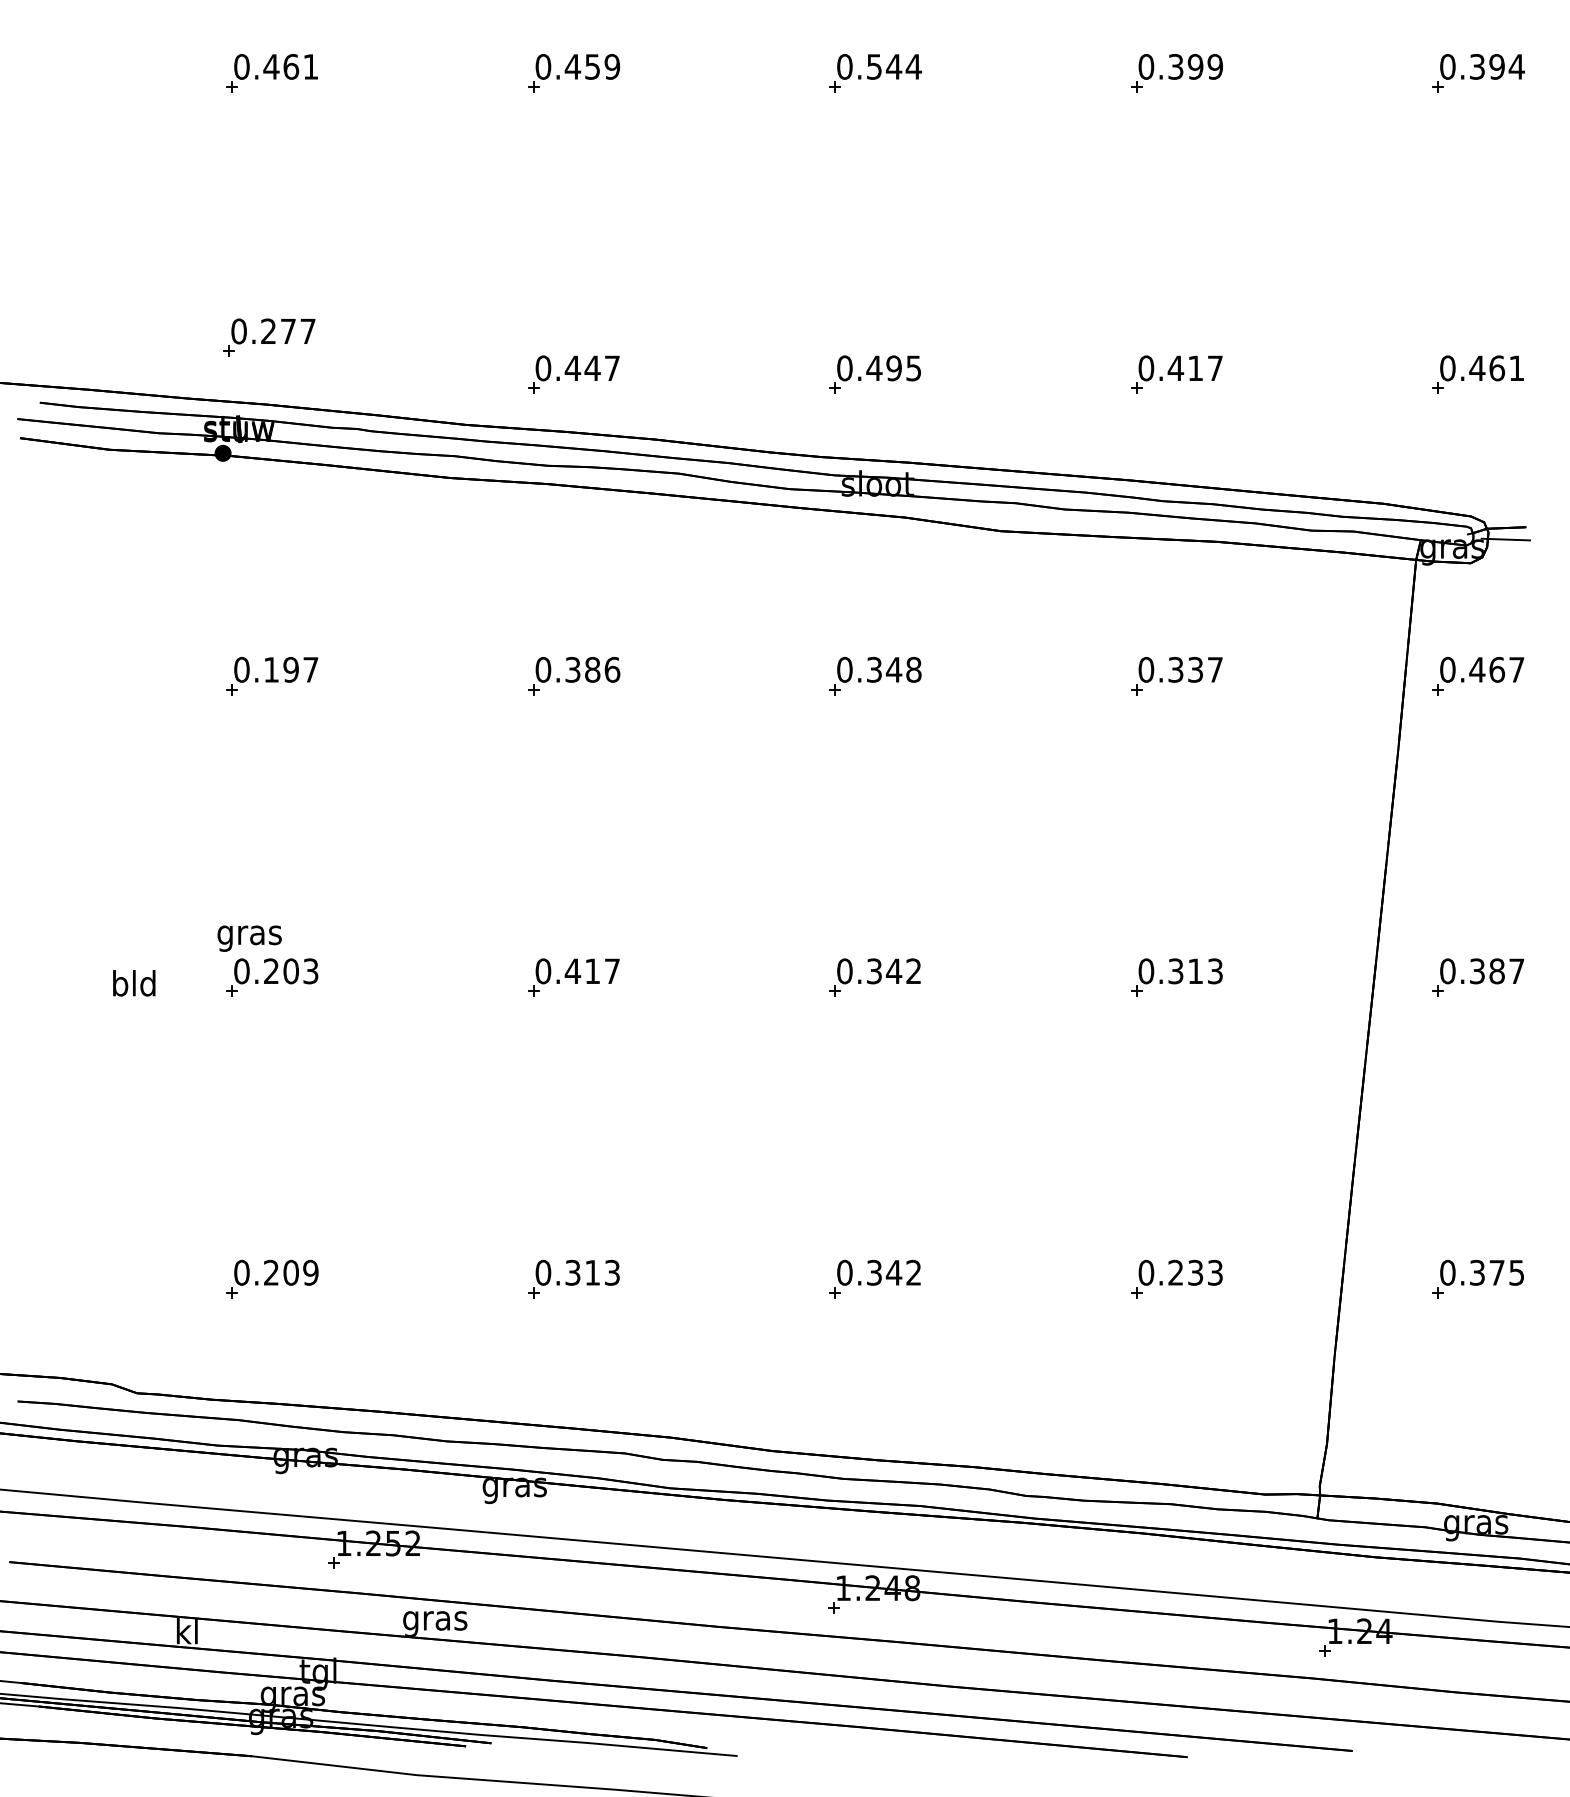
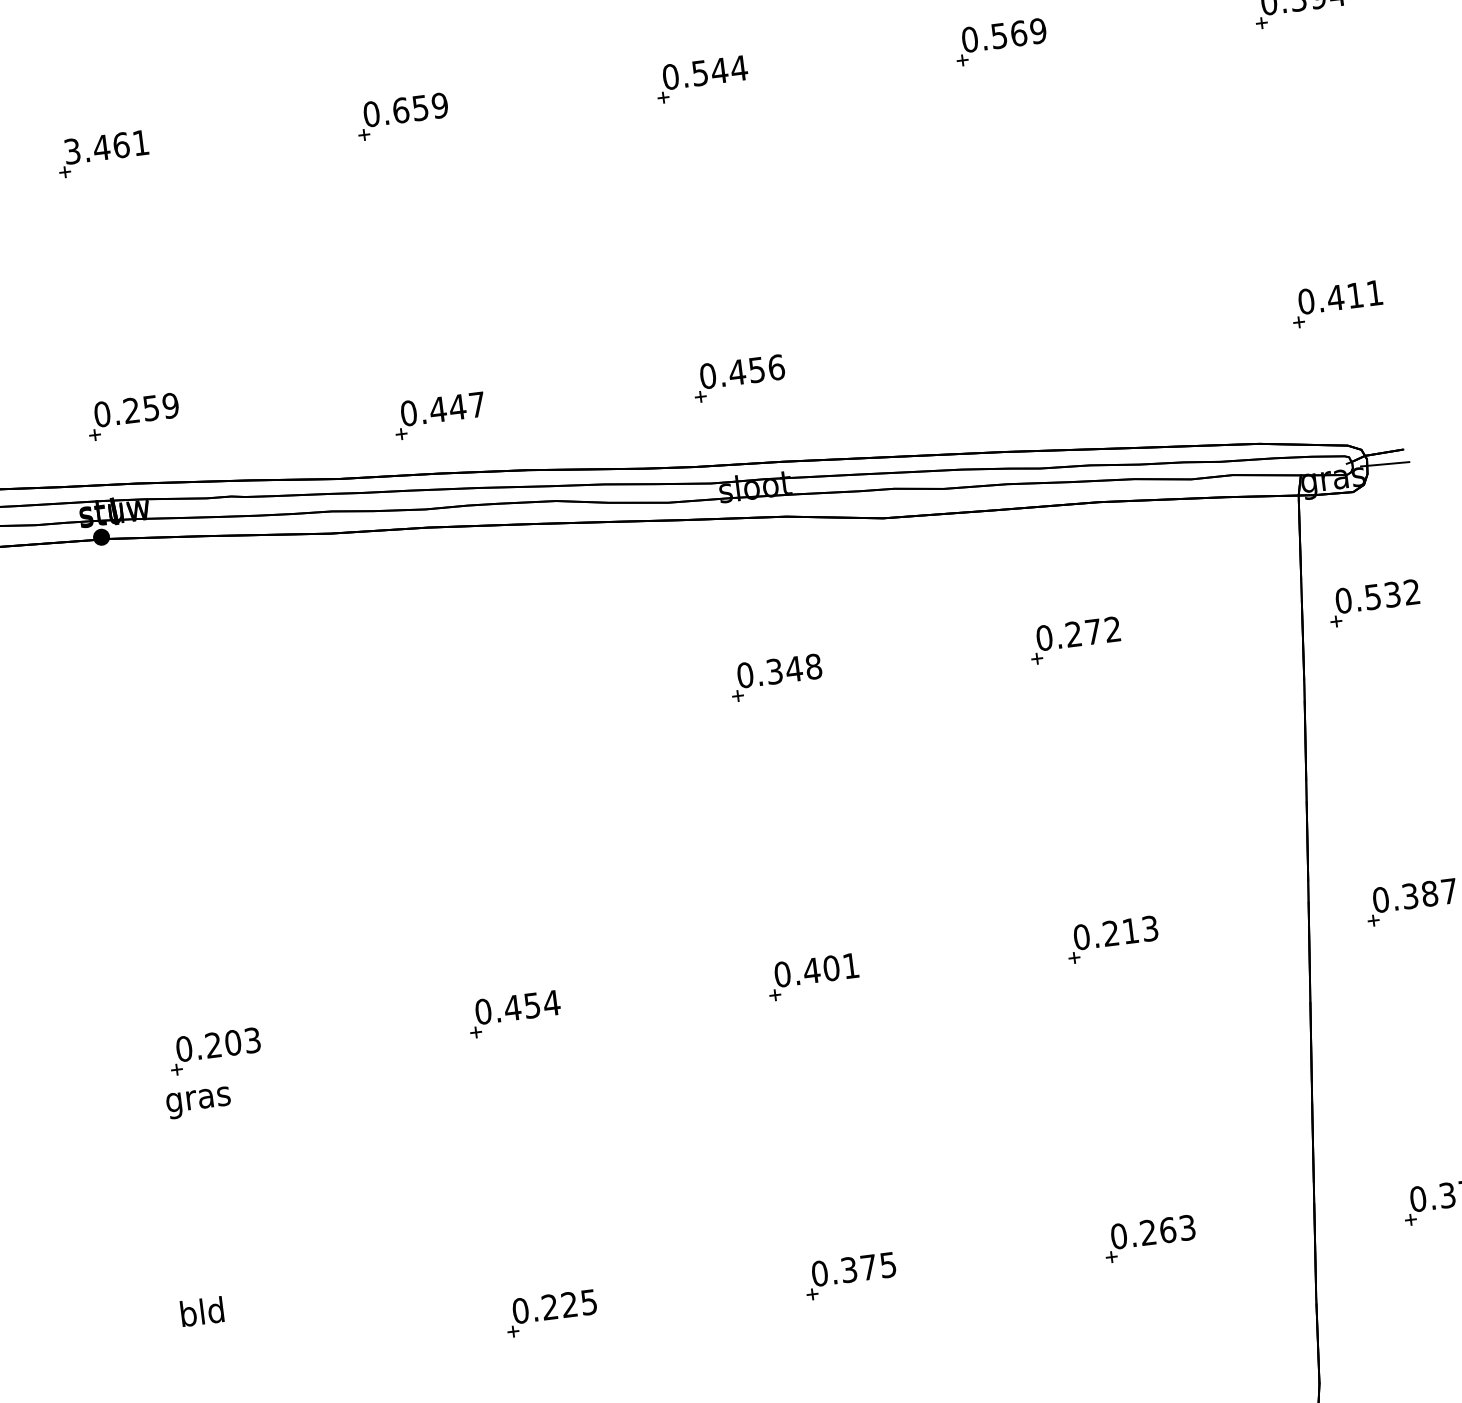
text: (241, 66) -> (72, 151), 0.461 -> 3.461
text: (572, 66) -> (400, 110), 0.459 -> 0.659
text: (1186, 66) -> (1009, 34), 0.399 -> 0.569
text: (298, 331) -> (161, 407), 0.277 -> 0.259
text: (903, 368) -> (766, 368), 0.495 -> 0.456
text: (1497, 368) -> (1355, 295), 0.461 -> 0.411
part: (1176, 374) -> (1037, 341), removed
text: (1195, 669) -> (1093, 631), 0.337 -> 0.272
text: (1496, 669) -> (1391, 594), 0.467 -> 0.532
part: (272, 676) -> (178, 752), removed
part: (574, 676) -> (477, 715), removed
text: (249, 938) -> (198, 1102), moved
text: (602, 971) -> (542, 1004), 0.417 -> 0.454
text: (893, 971) -> (830, 968), 0.342 -> 0.401
text: (1175, 971) -> (1110, 933), 0.313 -> 0.213
text: (134, 983) -> (202, 1311), moved
text: (592, 1272) -> (569, 1304), 0.313 -> 0.225
text: (903, 1272) -> (877, 1266), 0.342 -> 0.375
text: (1195, 1272) -> (1167, 1229), 0.233 -> 0.263
part: (272, 1278) -> (252, 1349), removed

